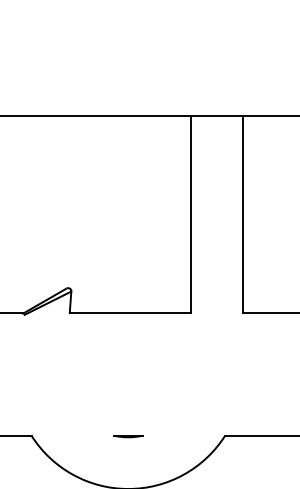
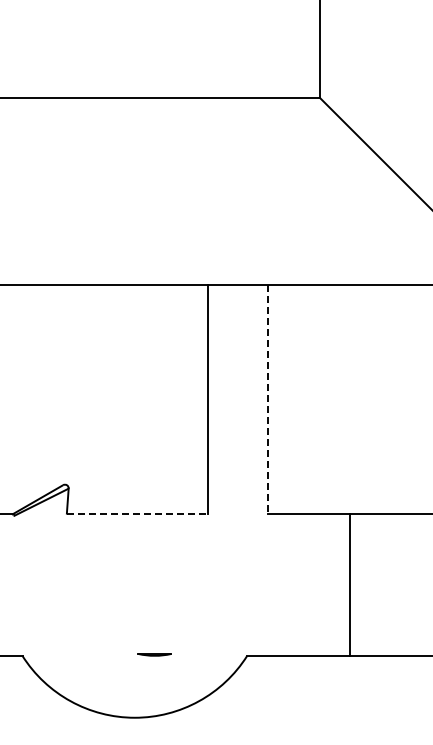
line: (242, 214) -> (267, 399), solid -> dashed
line: (130, 312) -> (137, 513), solid -> dashed
line: (128, 436) -> (154, 654), moved

